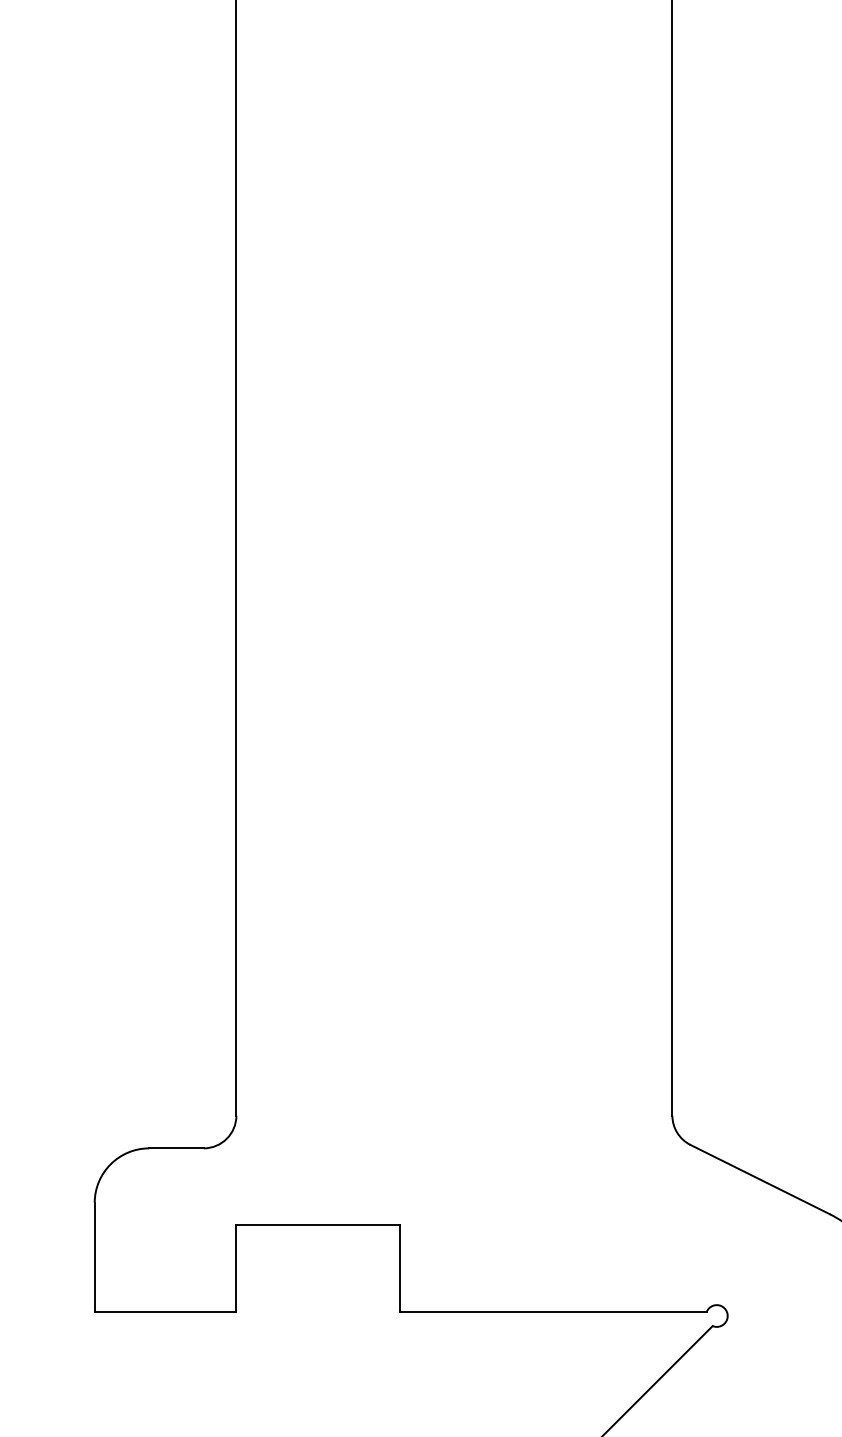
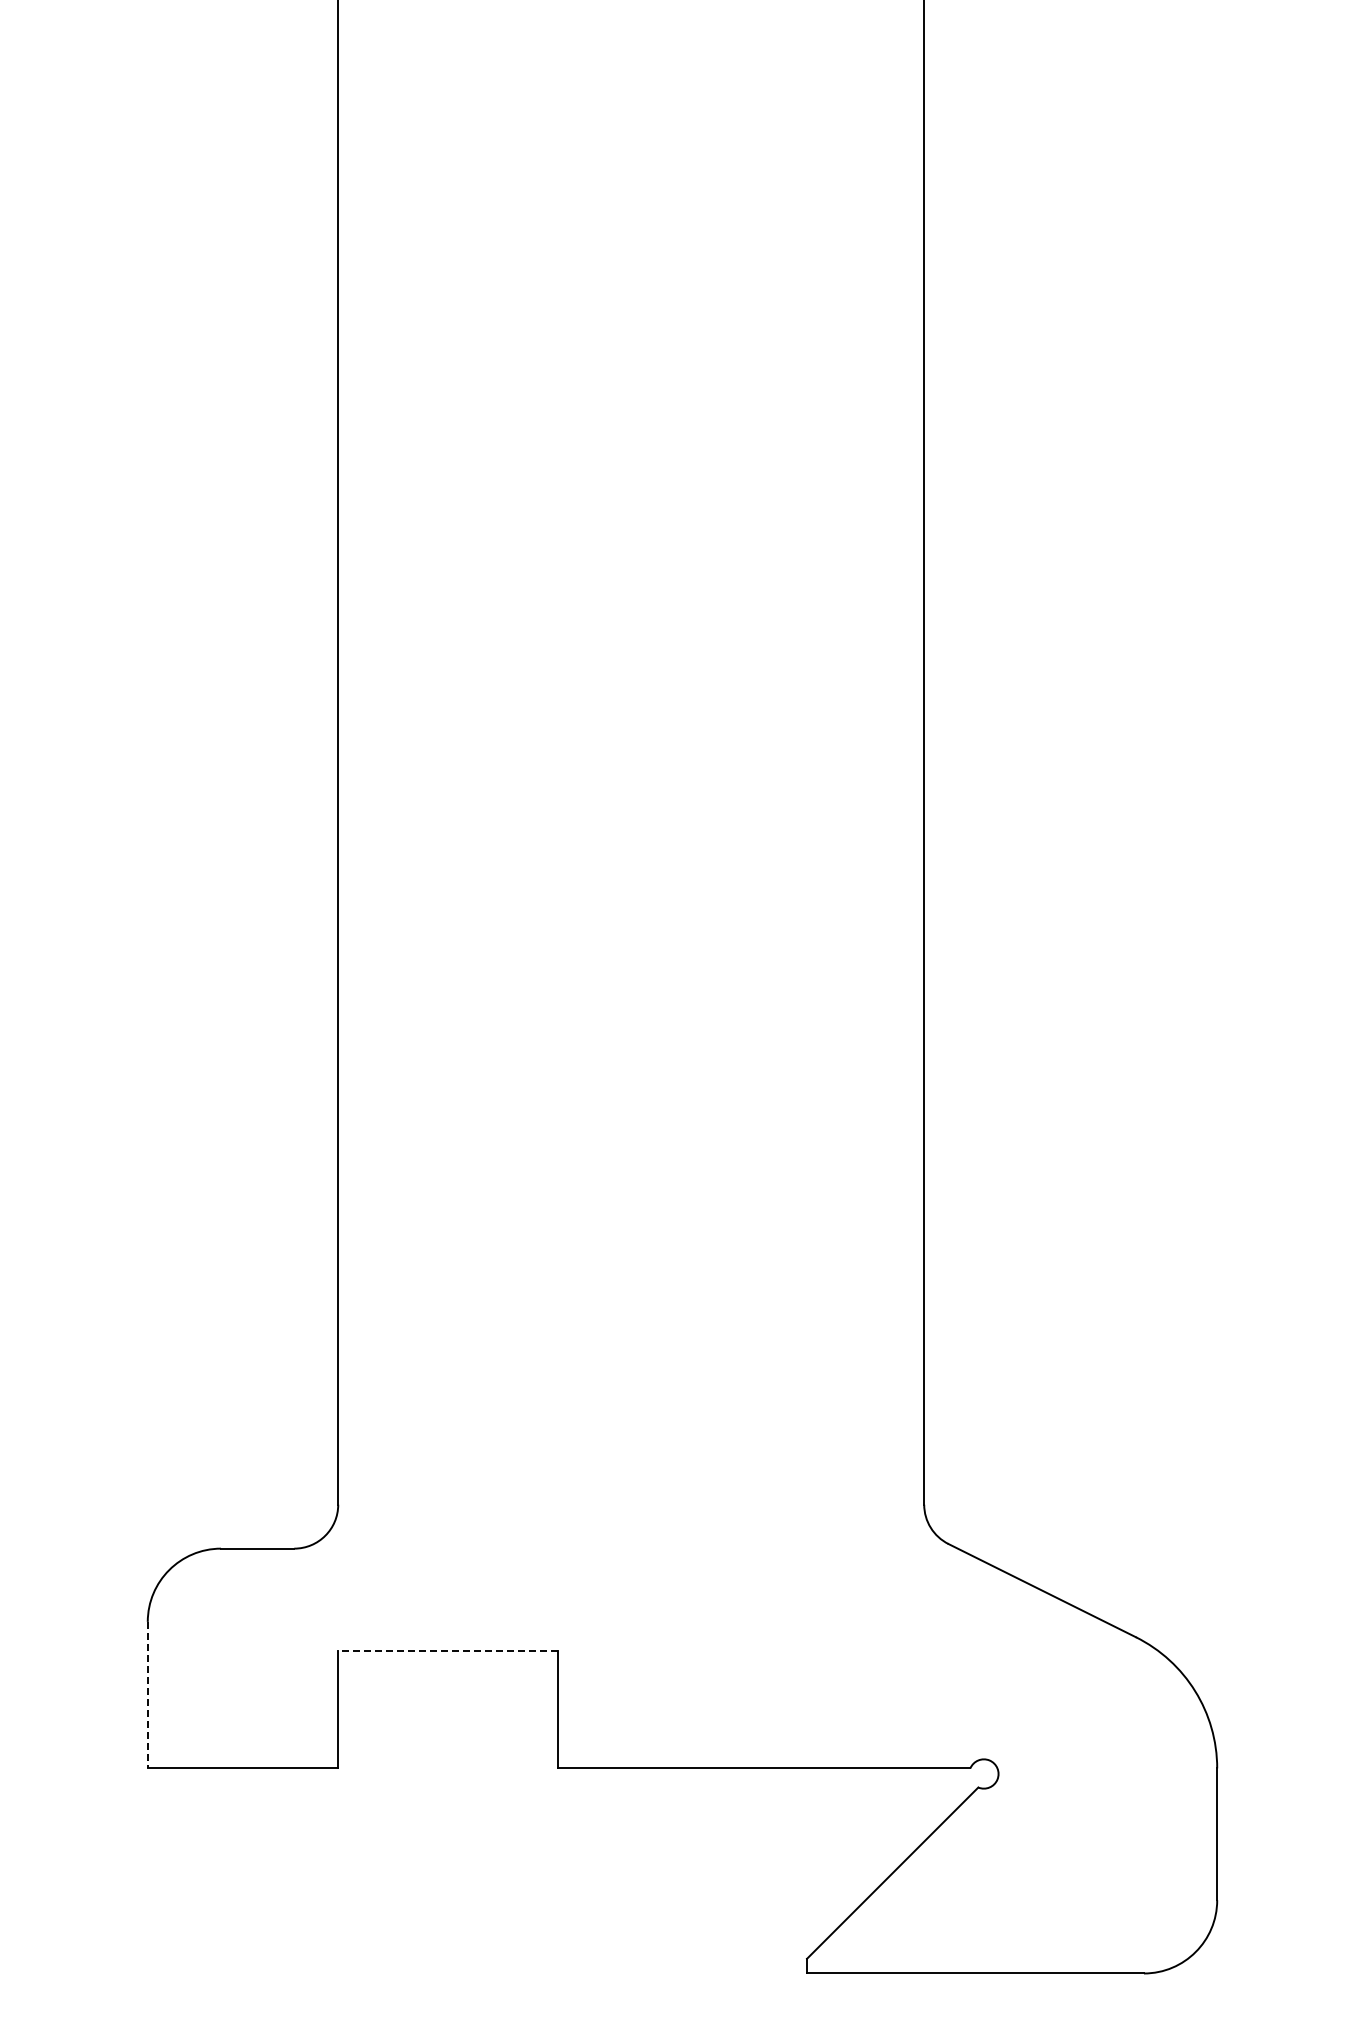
line: (318, 1224) -> (448, 1651), solid -> dashed
line: (94, 1257) -> (147, 1695), solid -> dashed

